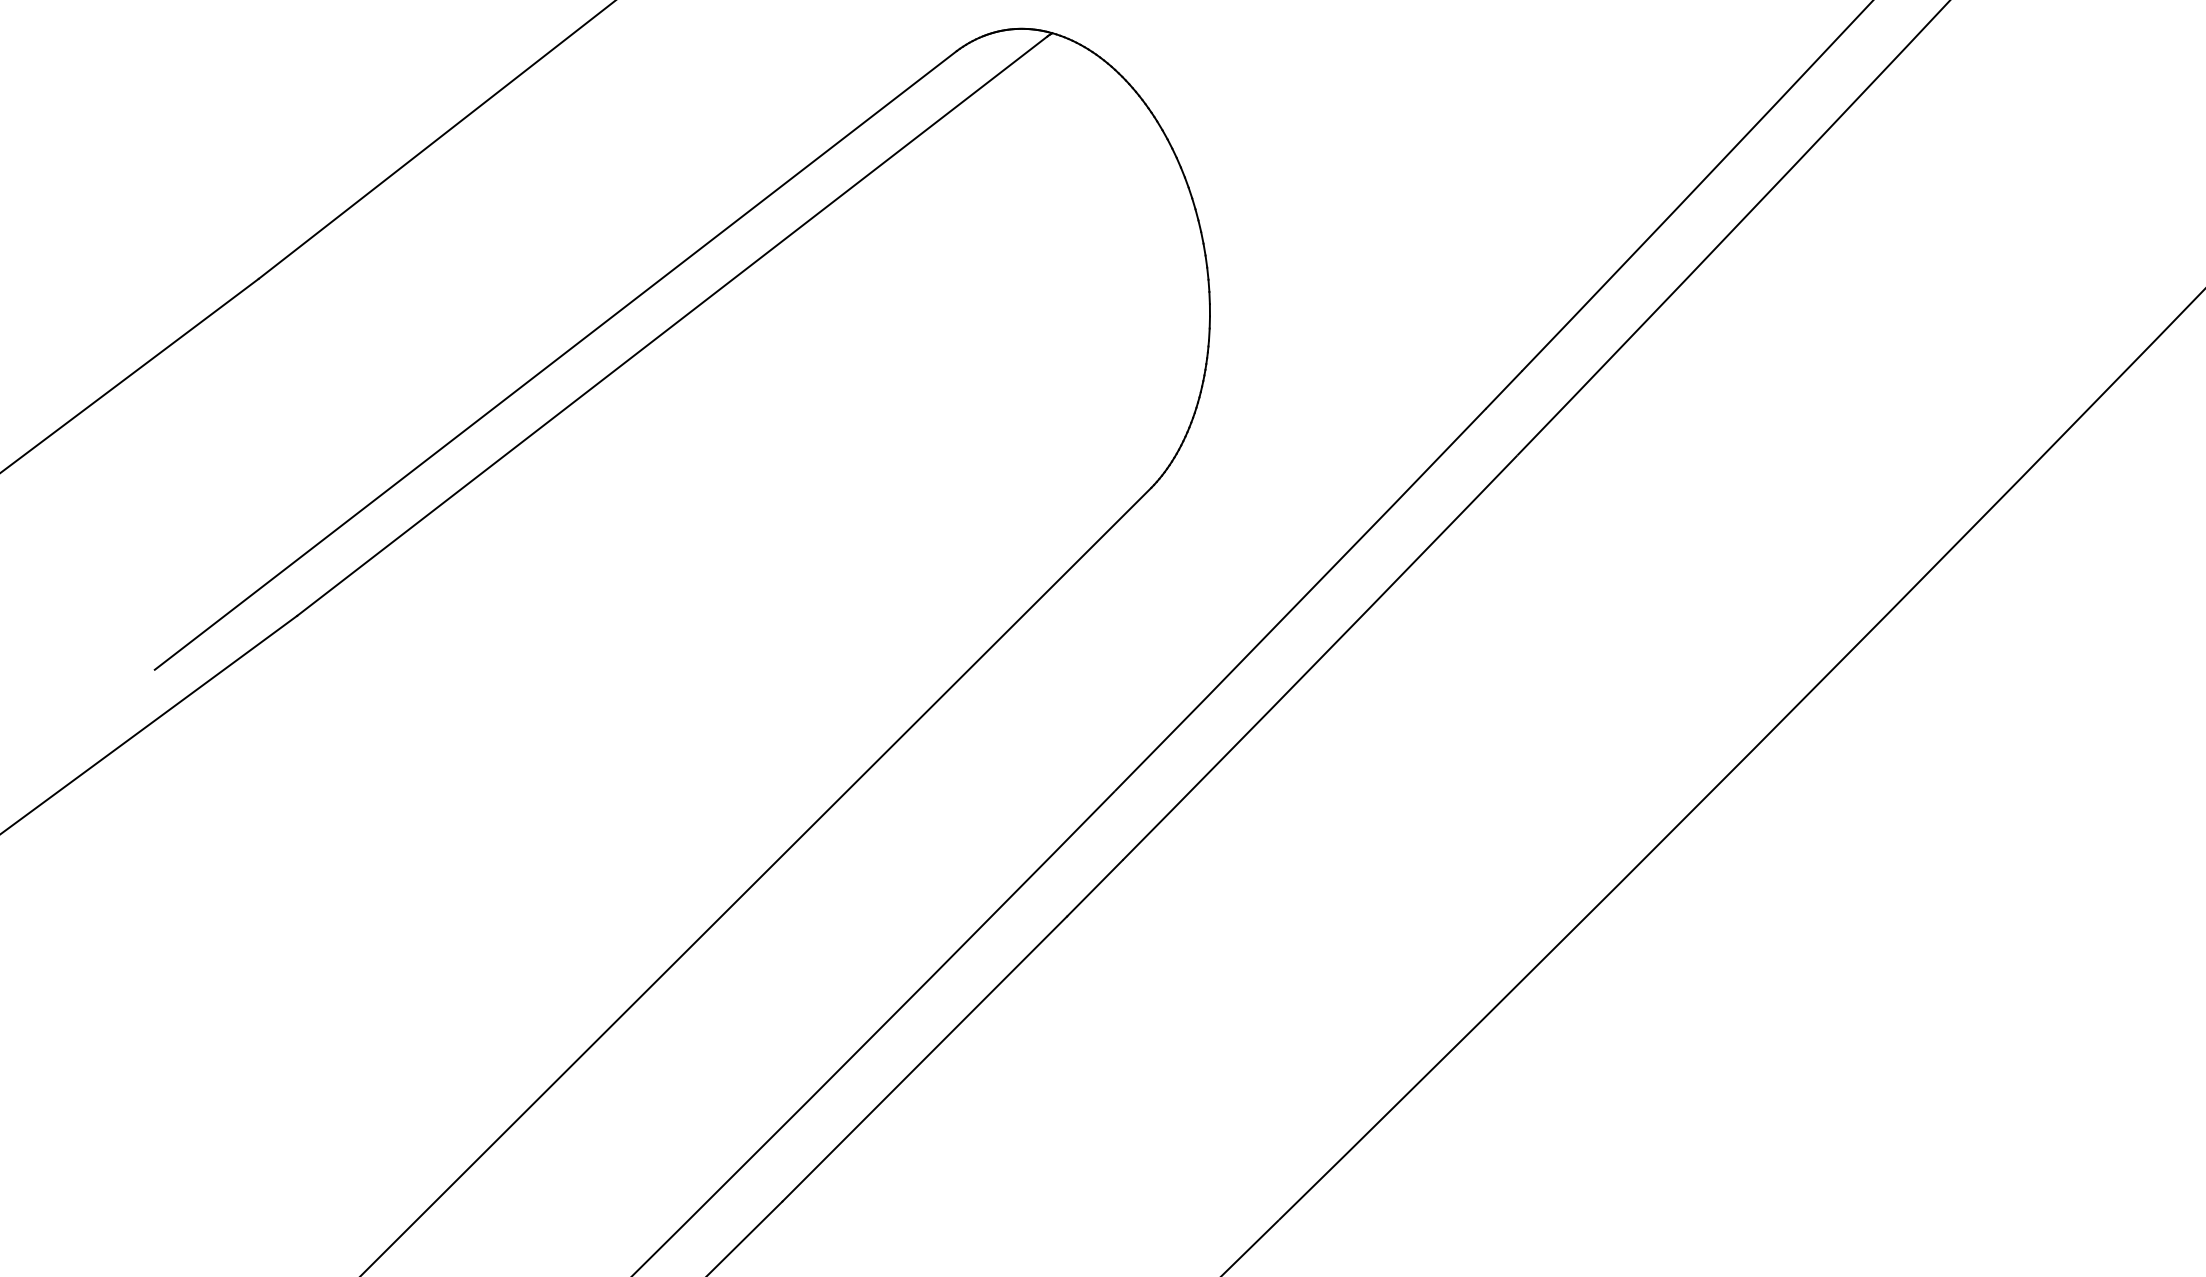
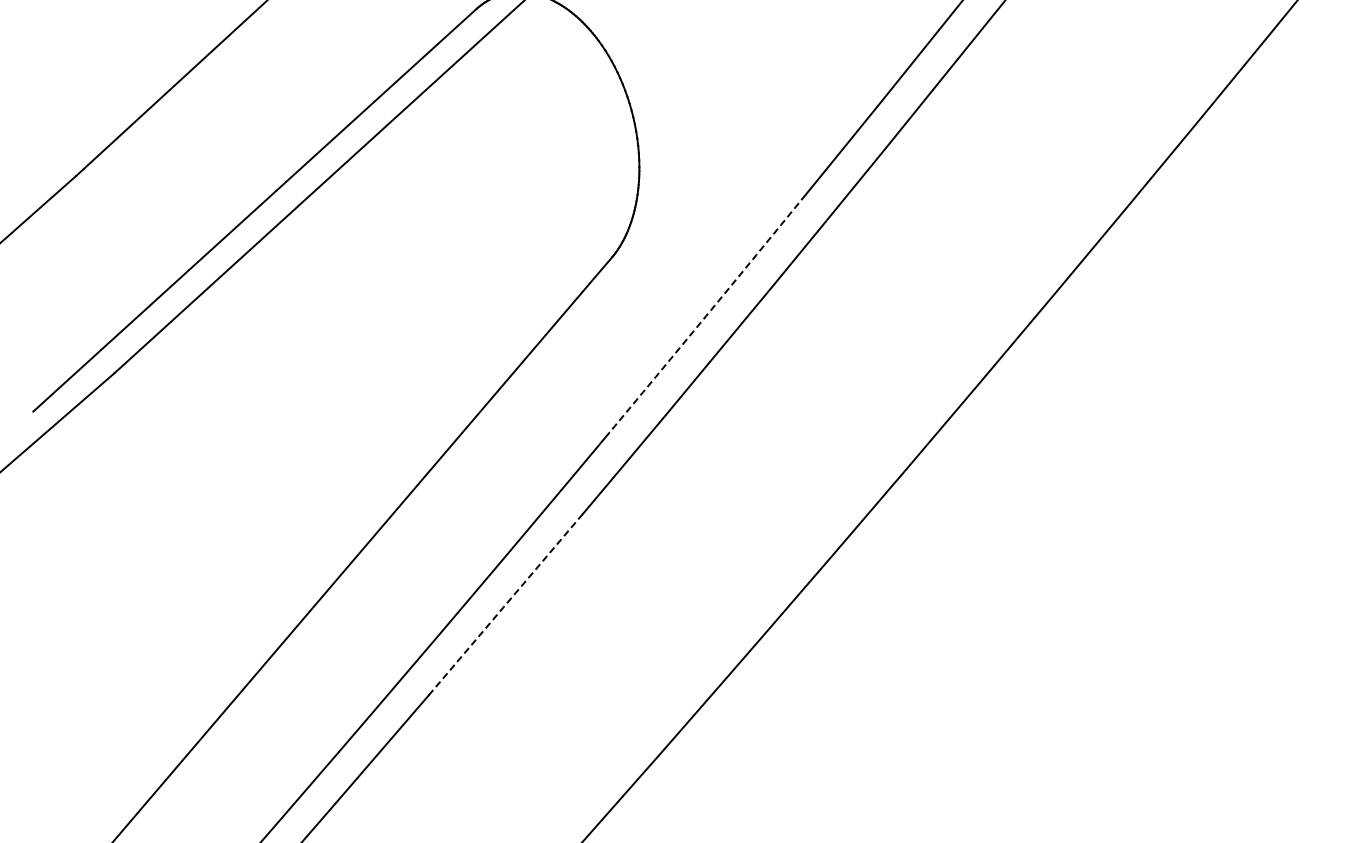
arc: (1301, 600) -> (706, 316), solid -> dashed
line: (925, 1058) -> (506, 604), solid -> dashed

